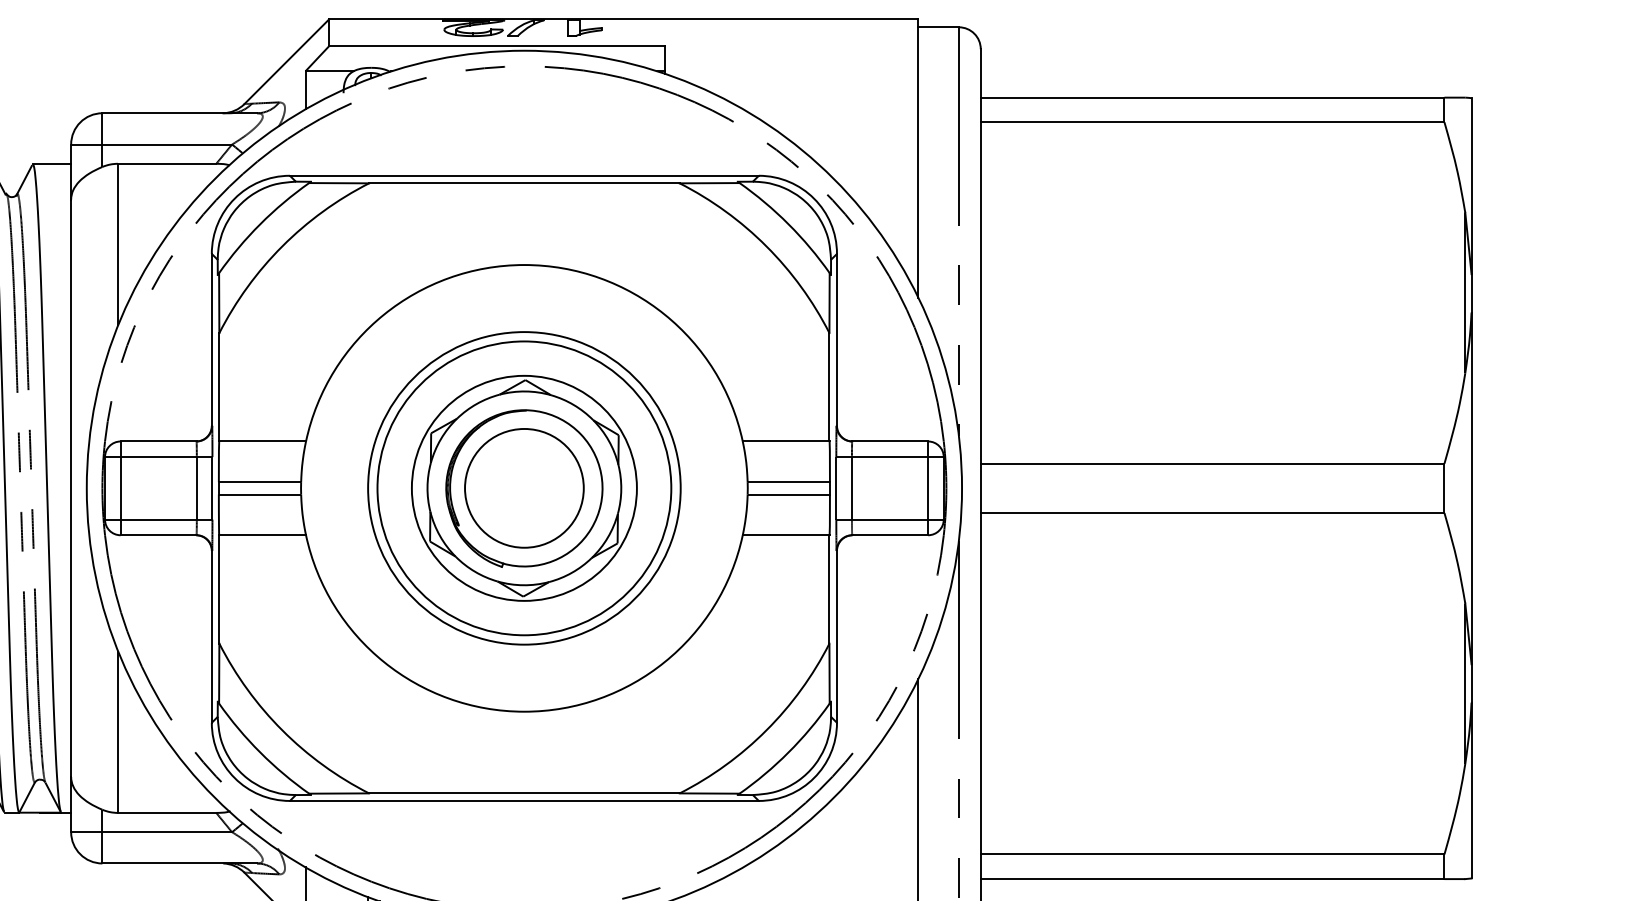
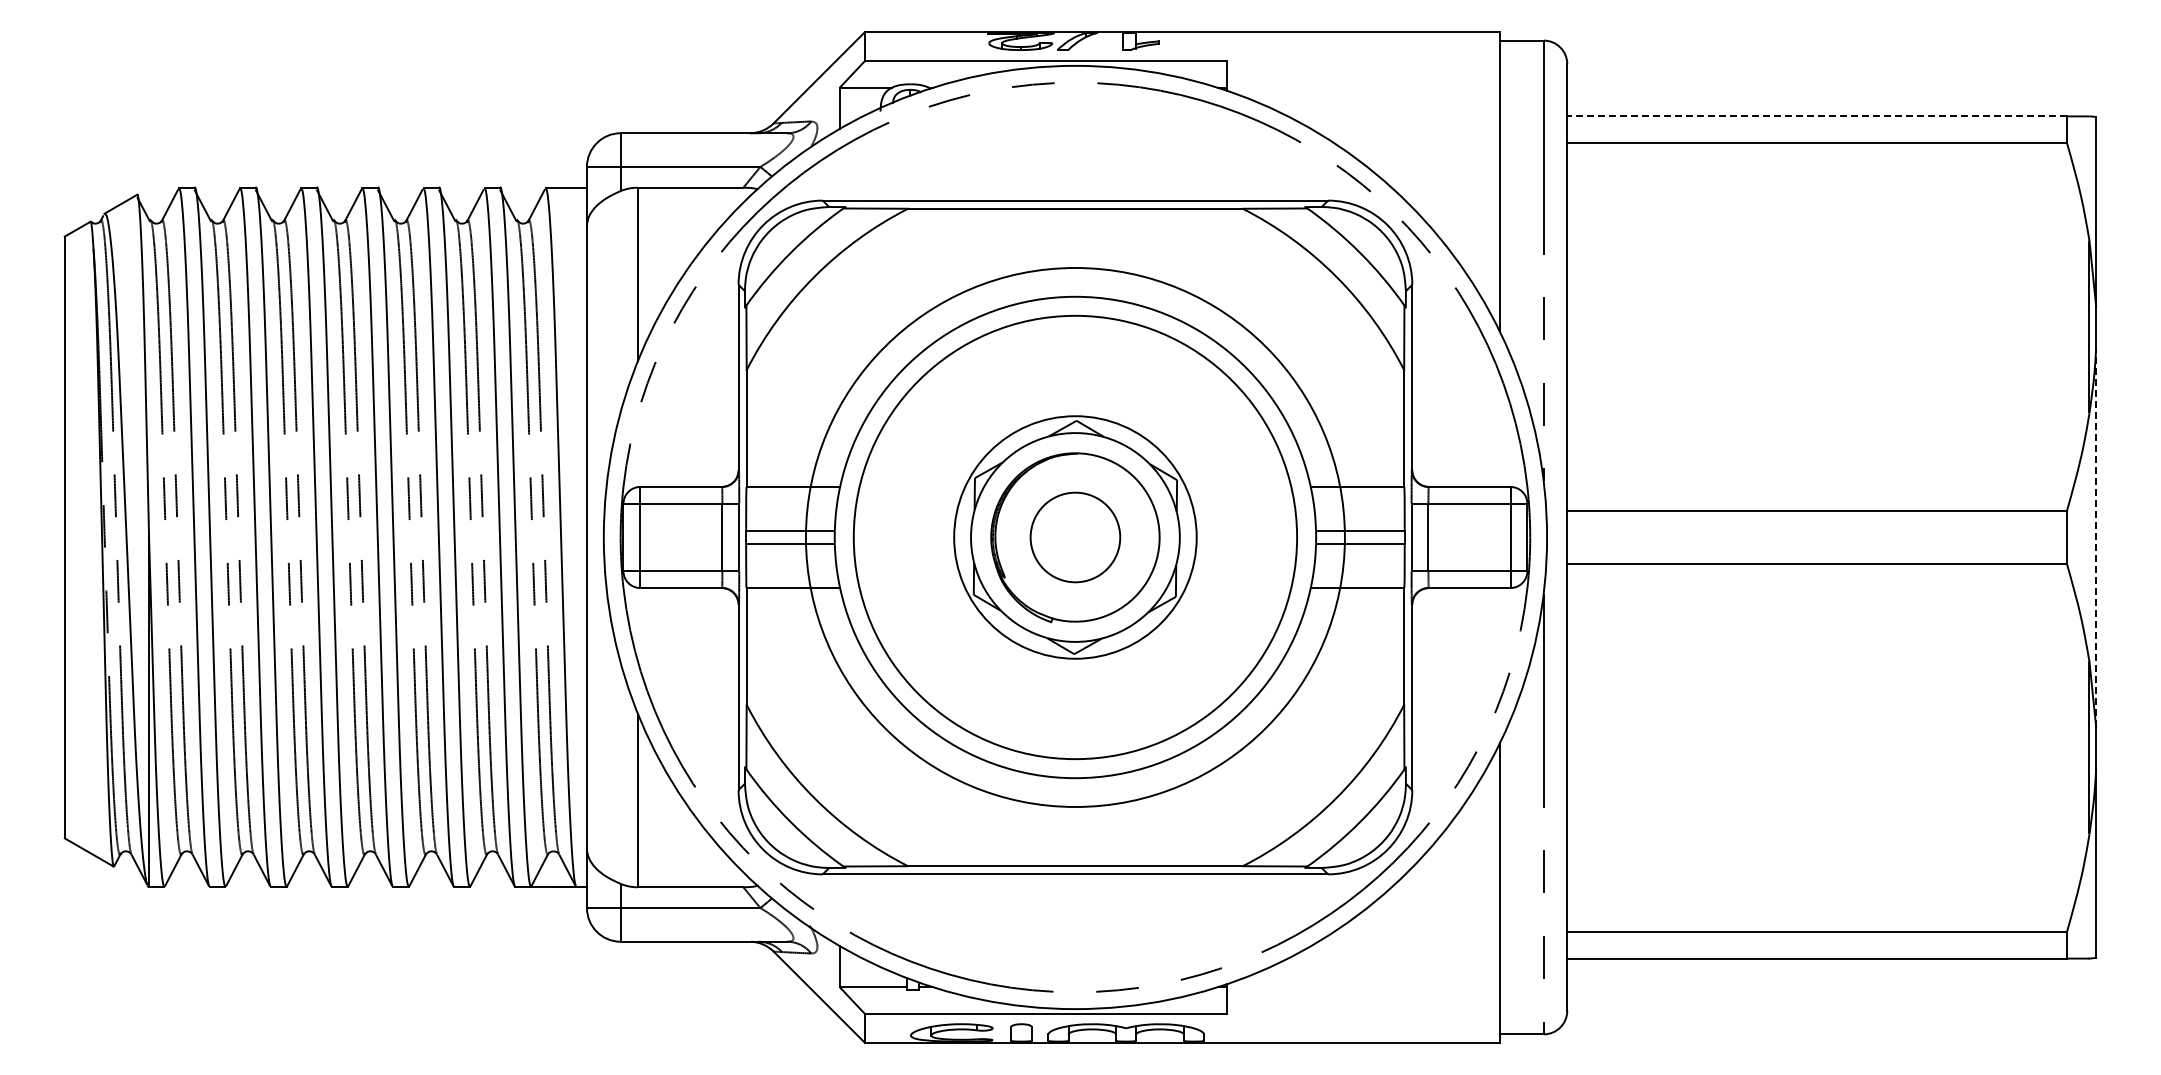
line: (1212, 97) -> (1817, 116), solid -> dashed
circle: (524, 488) -> (1075, 537), size x0.7
circle: (524, 488) -> (1075, 537), size x1.4
circle: (524, 488) -> (1075, 537), size x1.6
line: (1471, 488) -> (2096, 537), solid -> dashed

